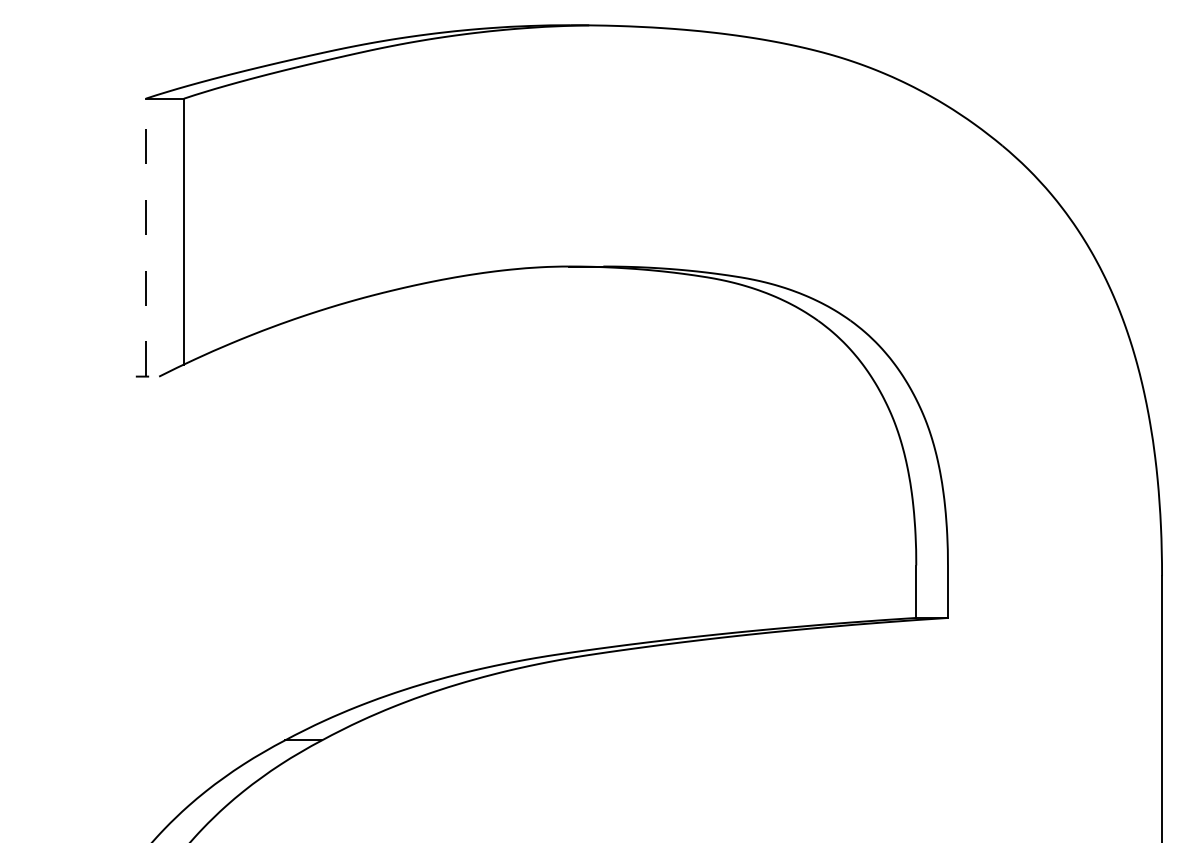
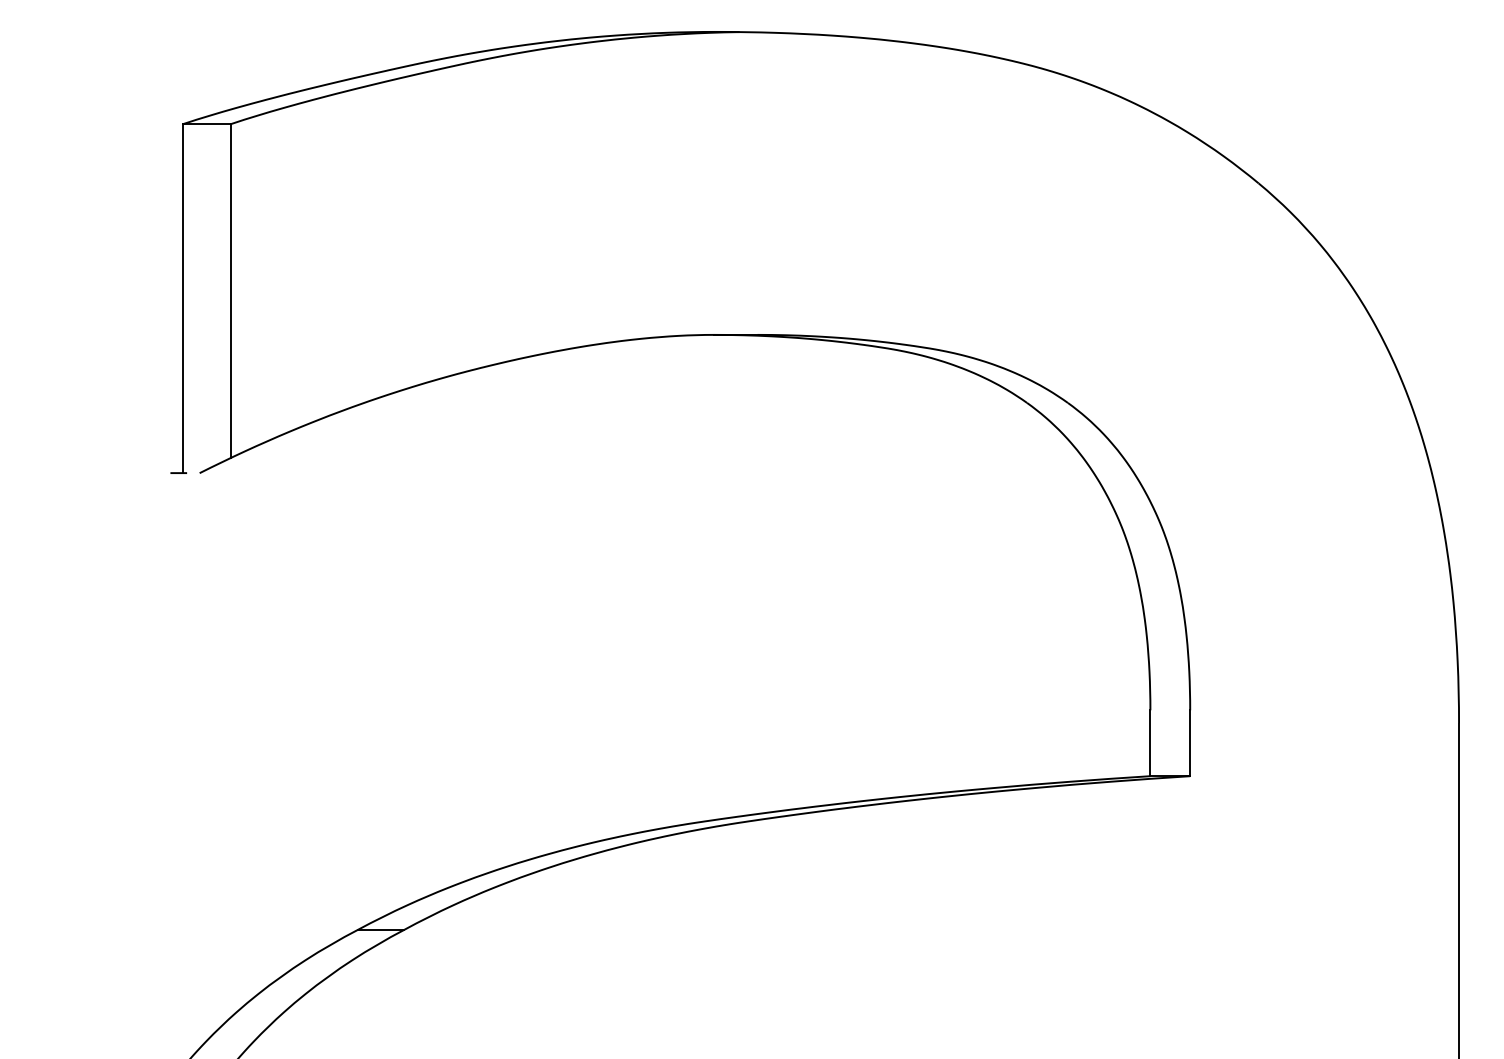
line: (145, 237) -> (182, 298), dashed -> solid

